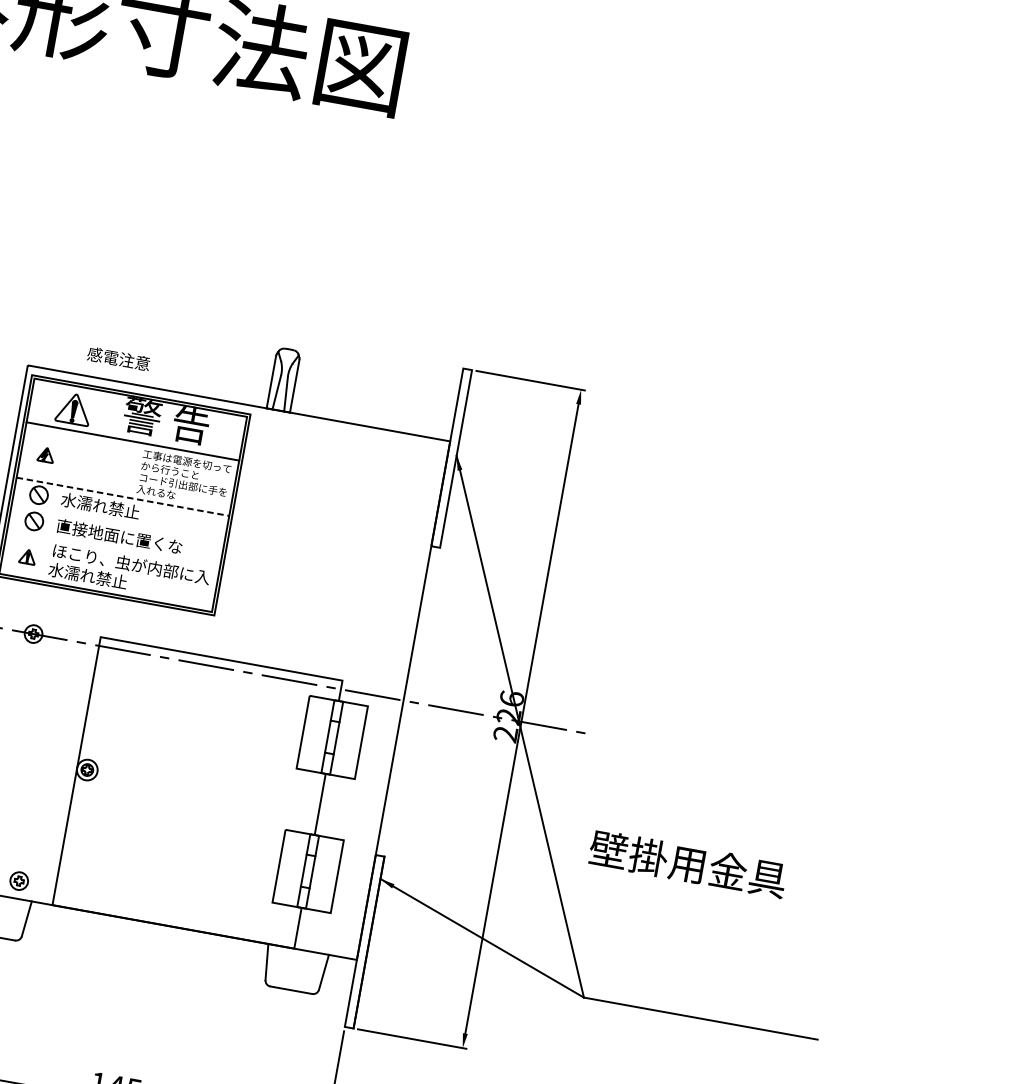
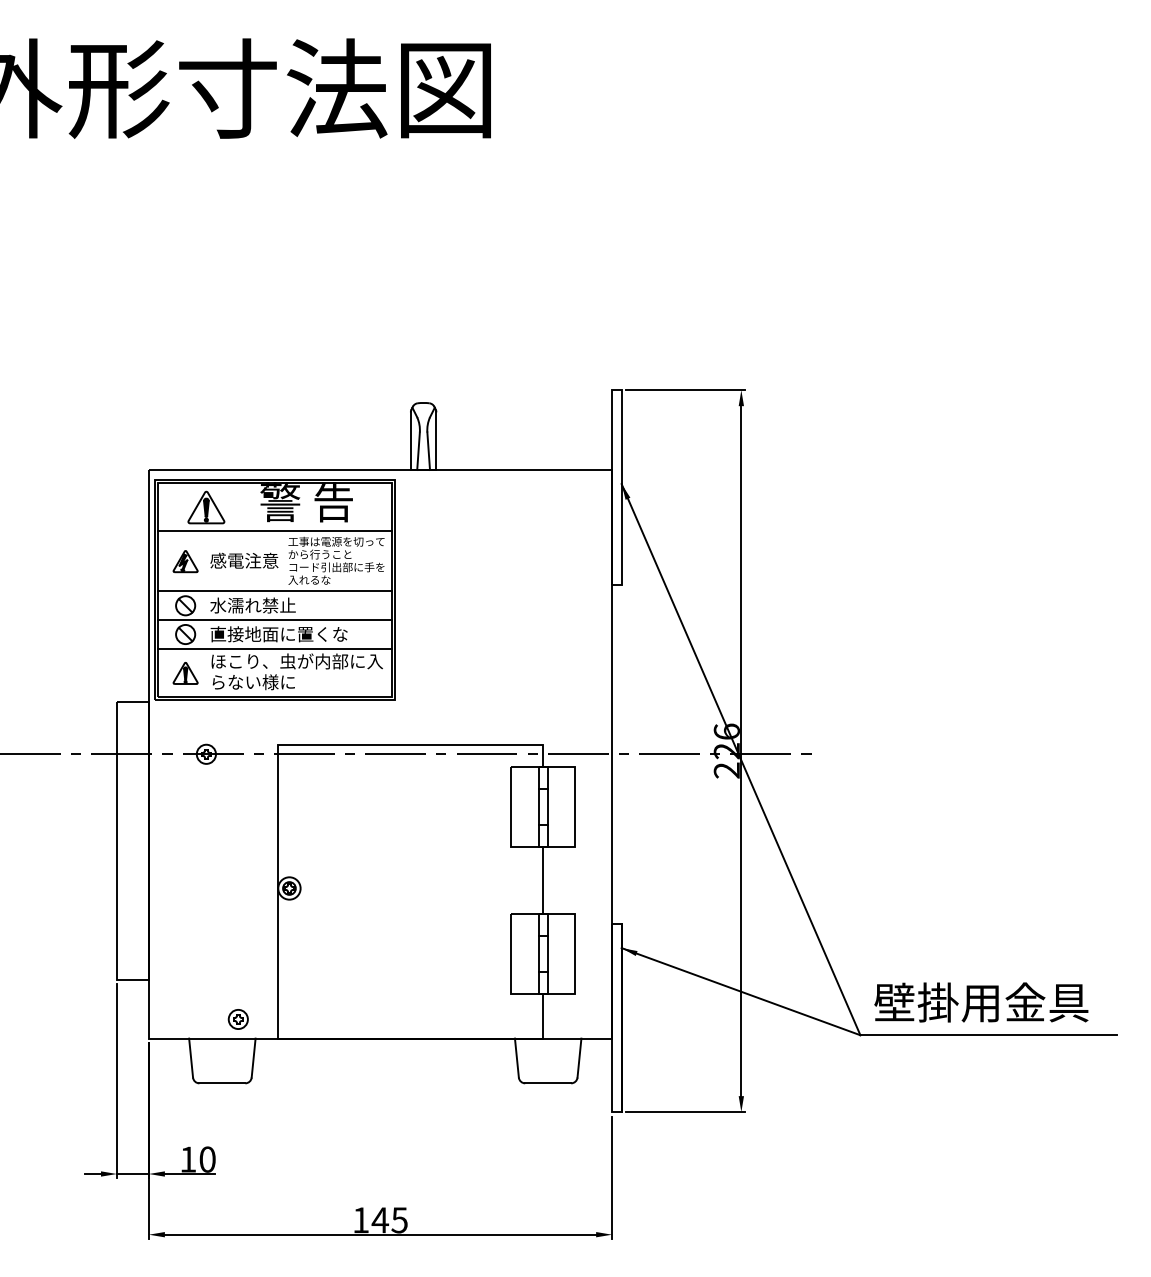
text: (119, 358) -> (244, 560), moved
part: (46, 454) -> (185, 561), size x1.43
line: (123, 496) -> (275, 591), dashed -> solid
line: (117, 523) -> (274, 620), added
line: (113, 548) -> (274, 648), added
part: (27, 556) -> (185, 673), size x1.43
text: (87, 576) -> (252, 682), 水濡れ禁止 -> らない様に
text: (688, 864) -> (981, 1002), moved

